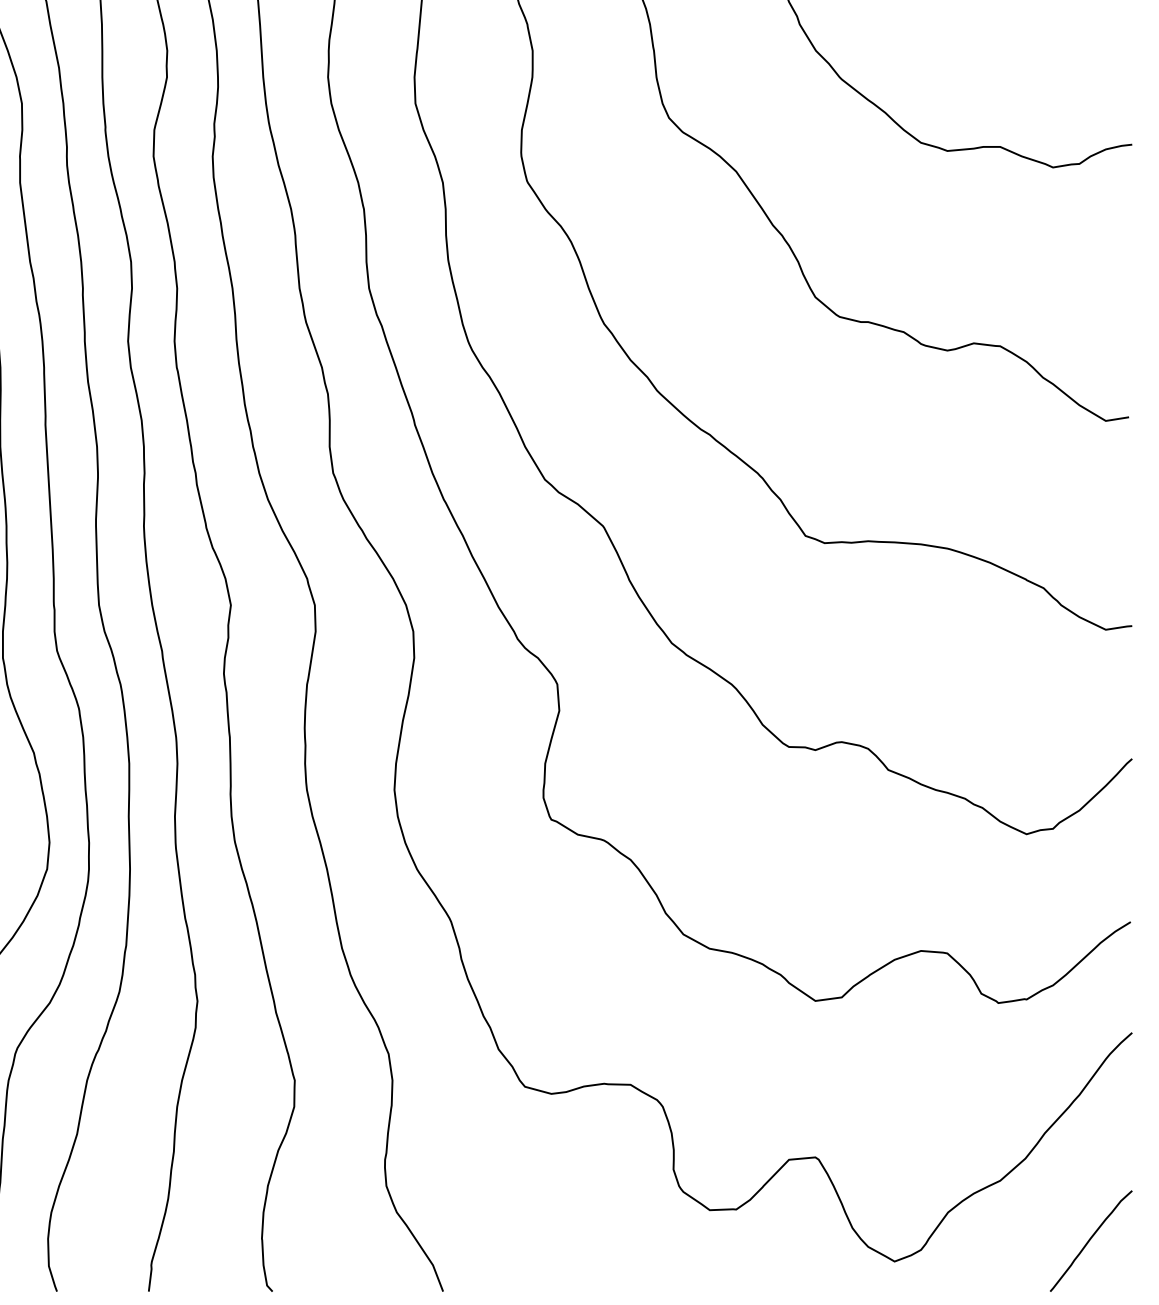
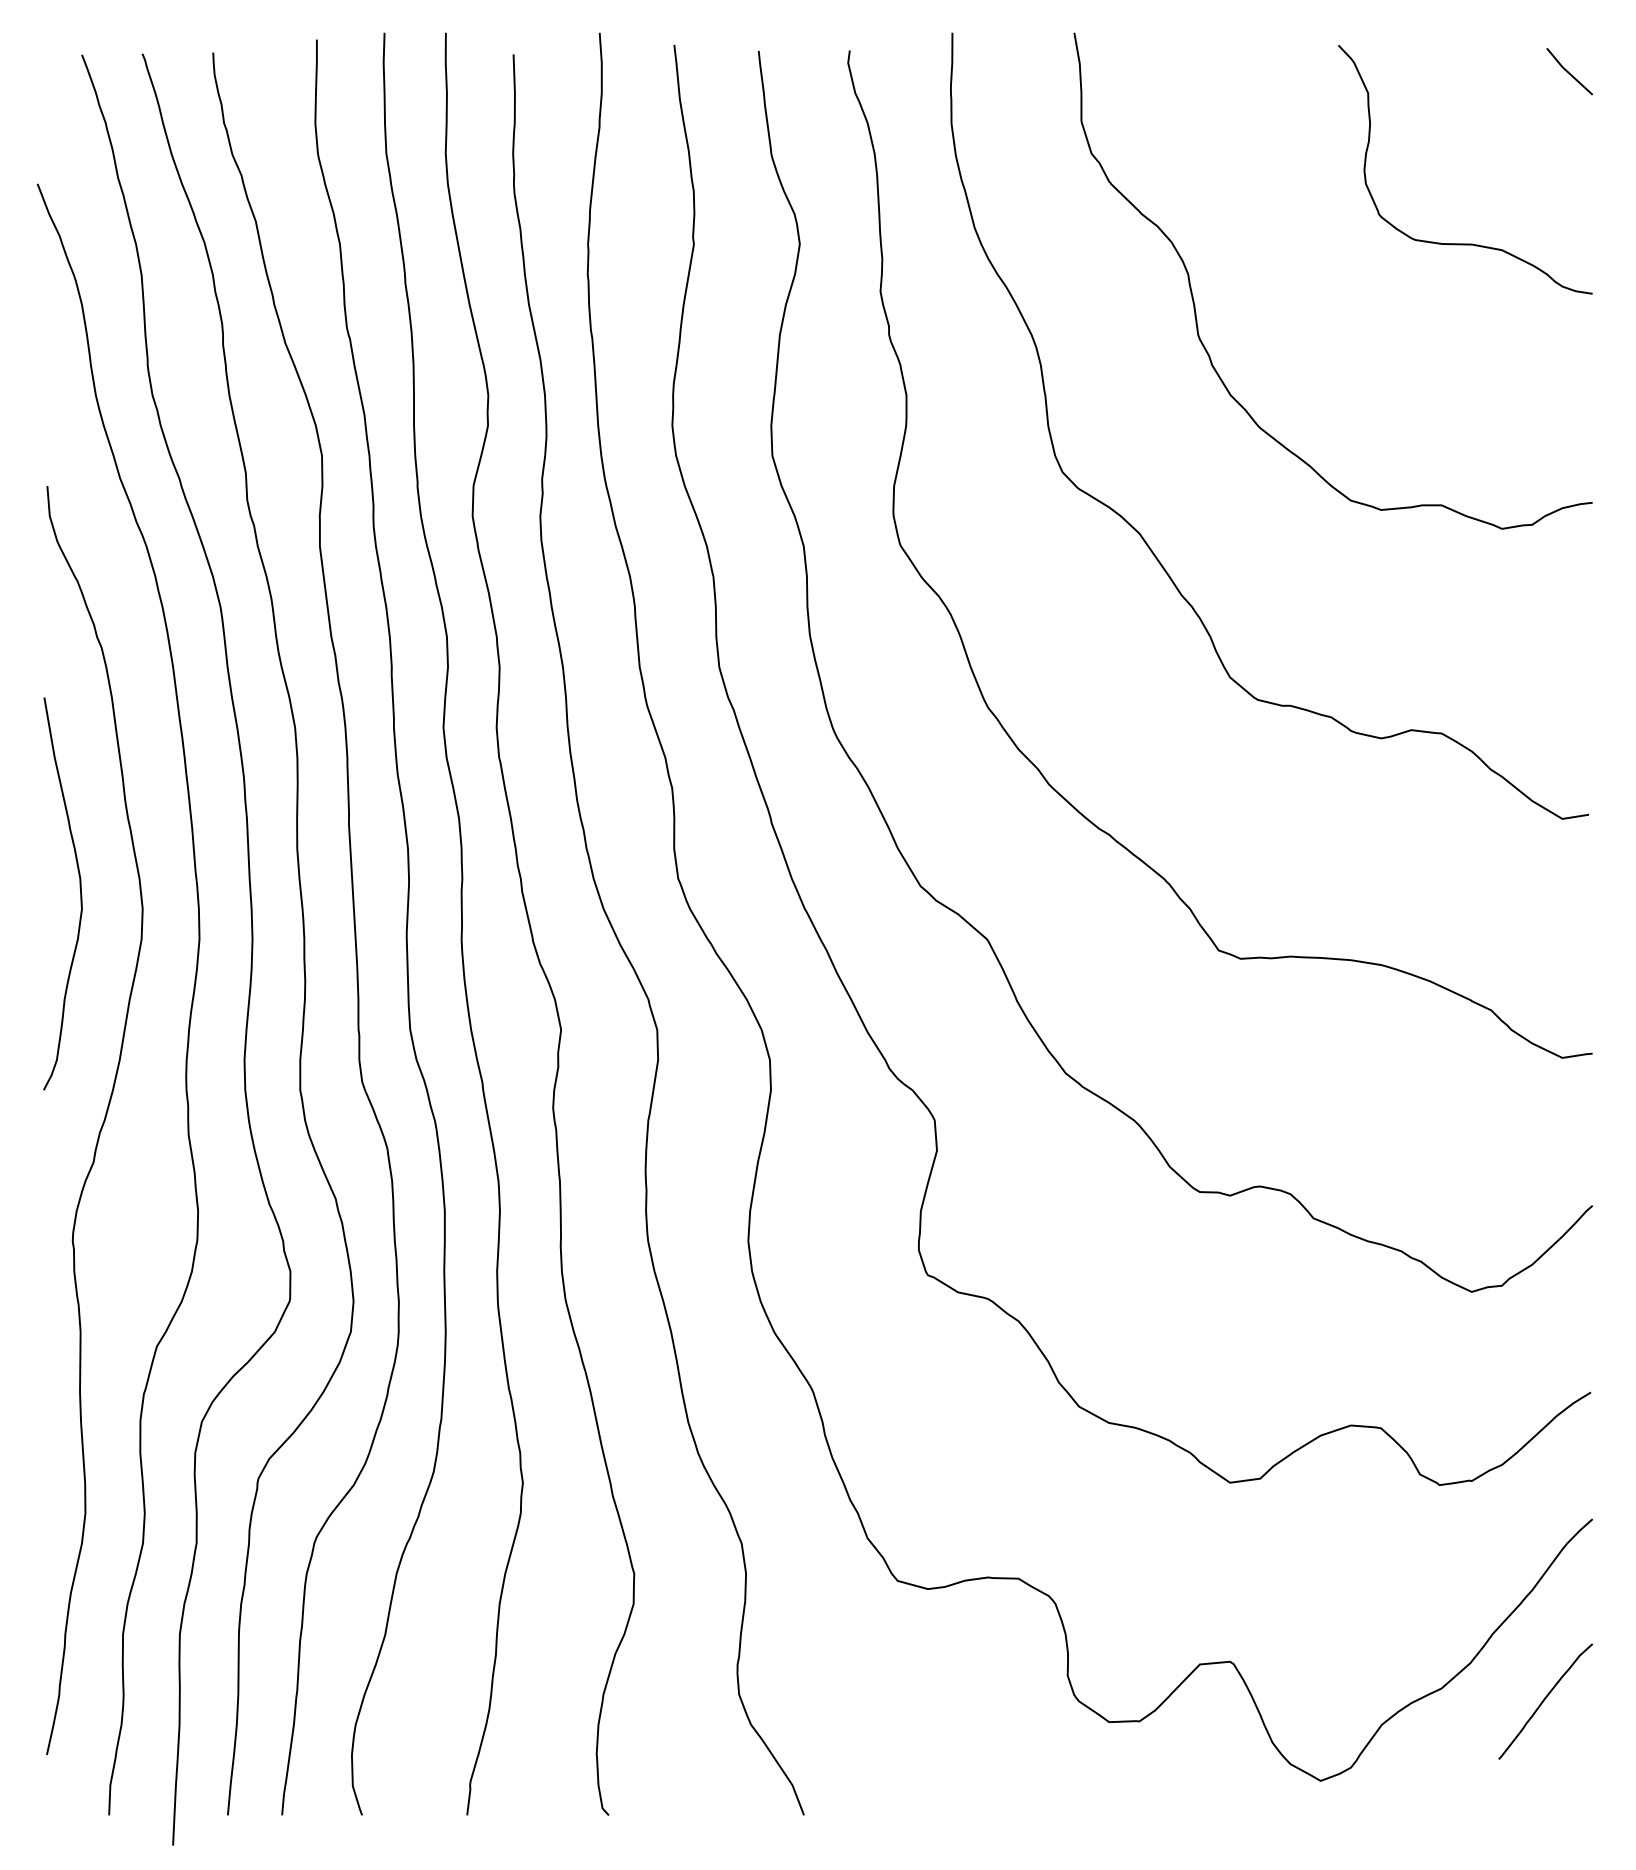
curve: (1090, 1241) -> (1544, 1701), moved

